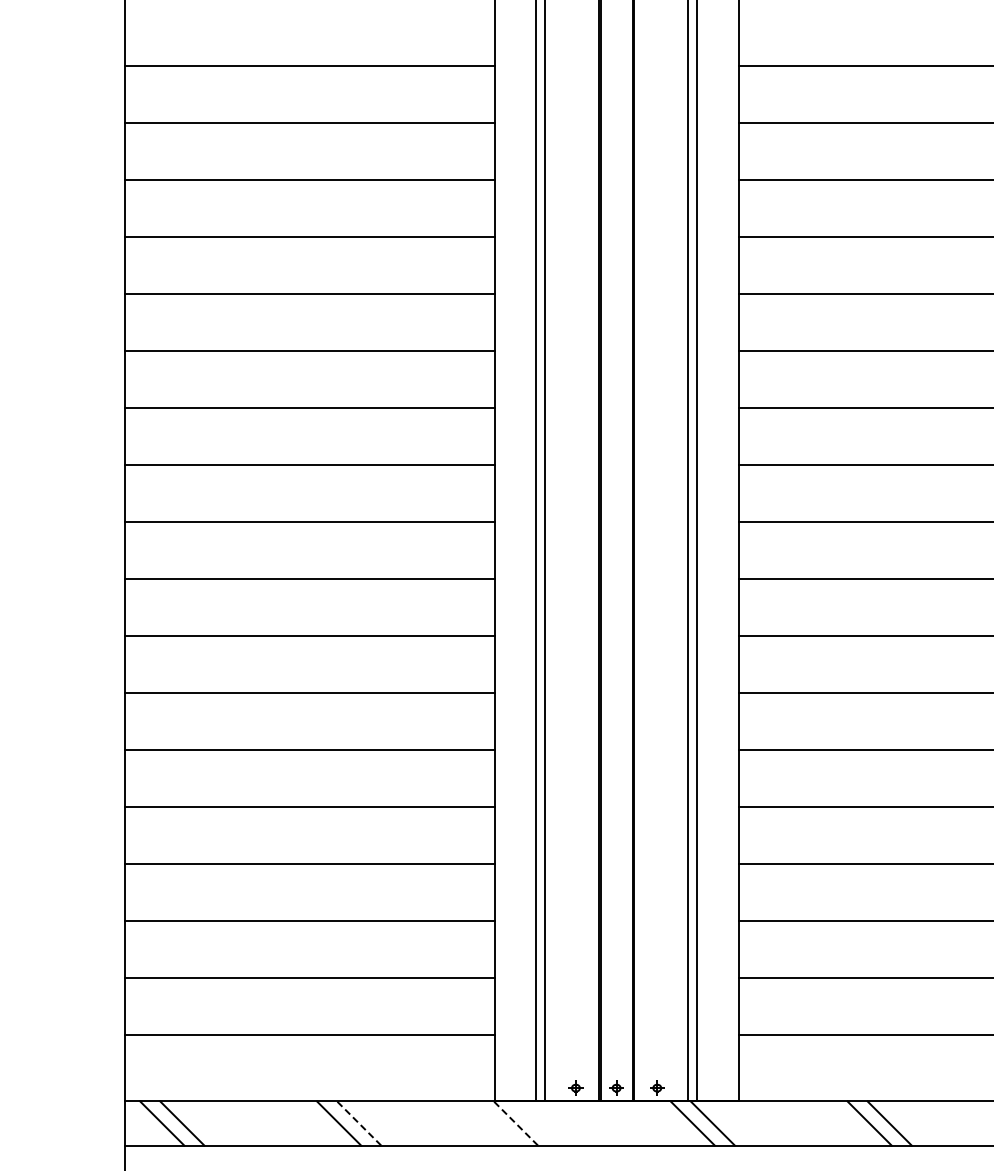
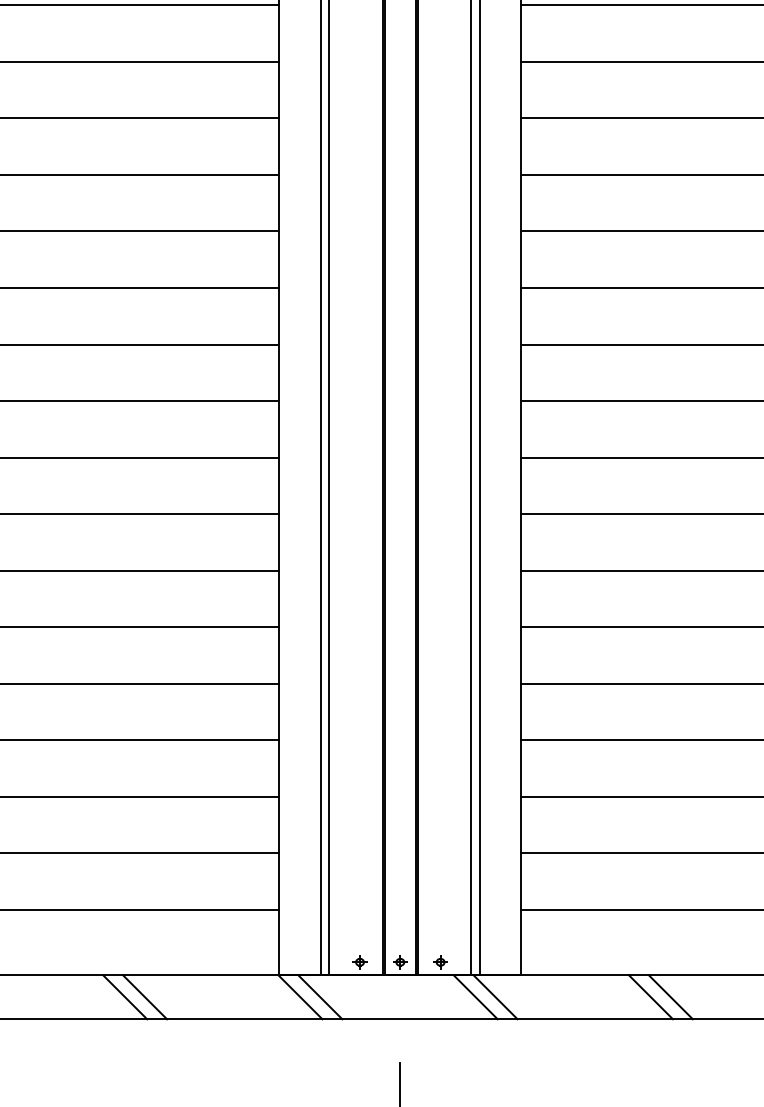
line: (358, 1123) -> (144, 997), dashed -> solid
line: (515, 1123) -> (300, 997), dashed -> solid
line: (535, 1123) -> (319, 997), added

